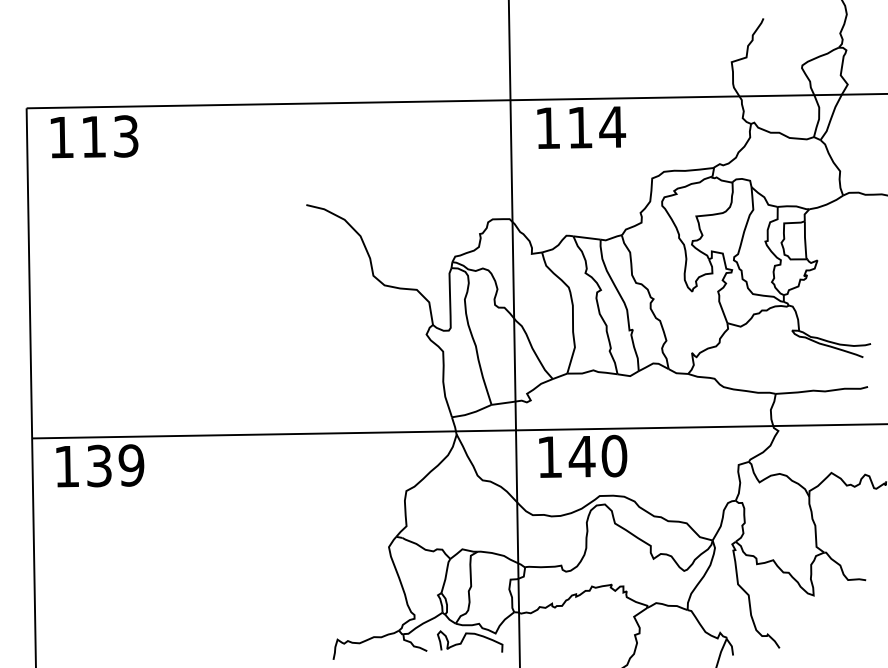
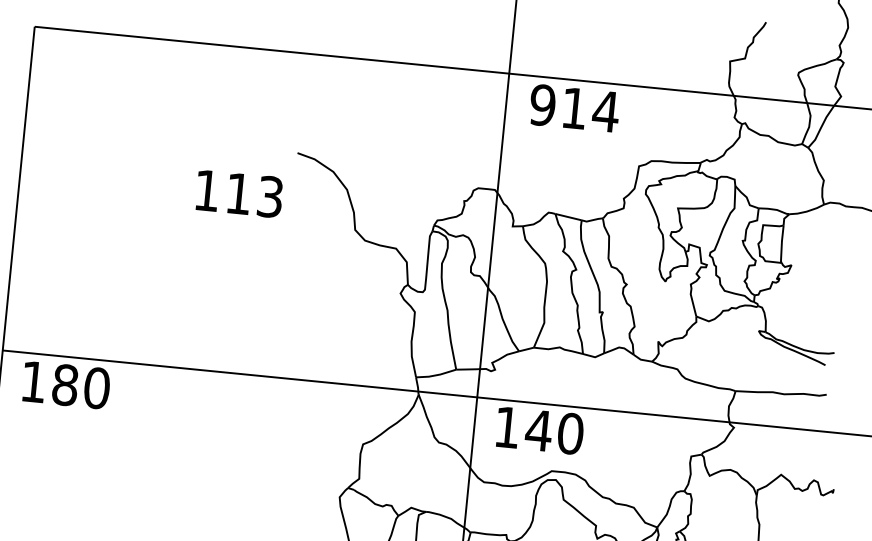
text: (547, 128) -> (542, 105), 114 -> 914
text: (94, 136) -> (239, 193), moved
text: (115, 465) -> (81, 386), 139 -> 180

